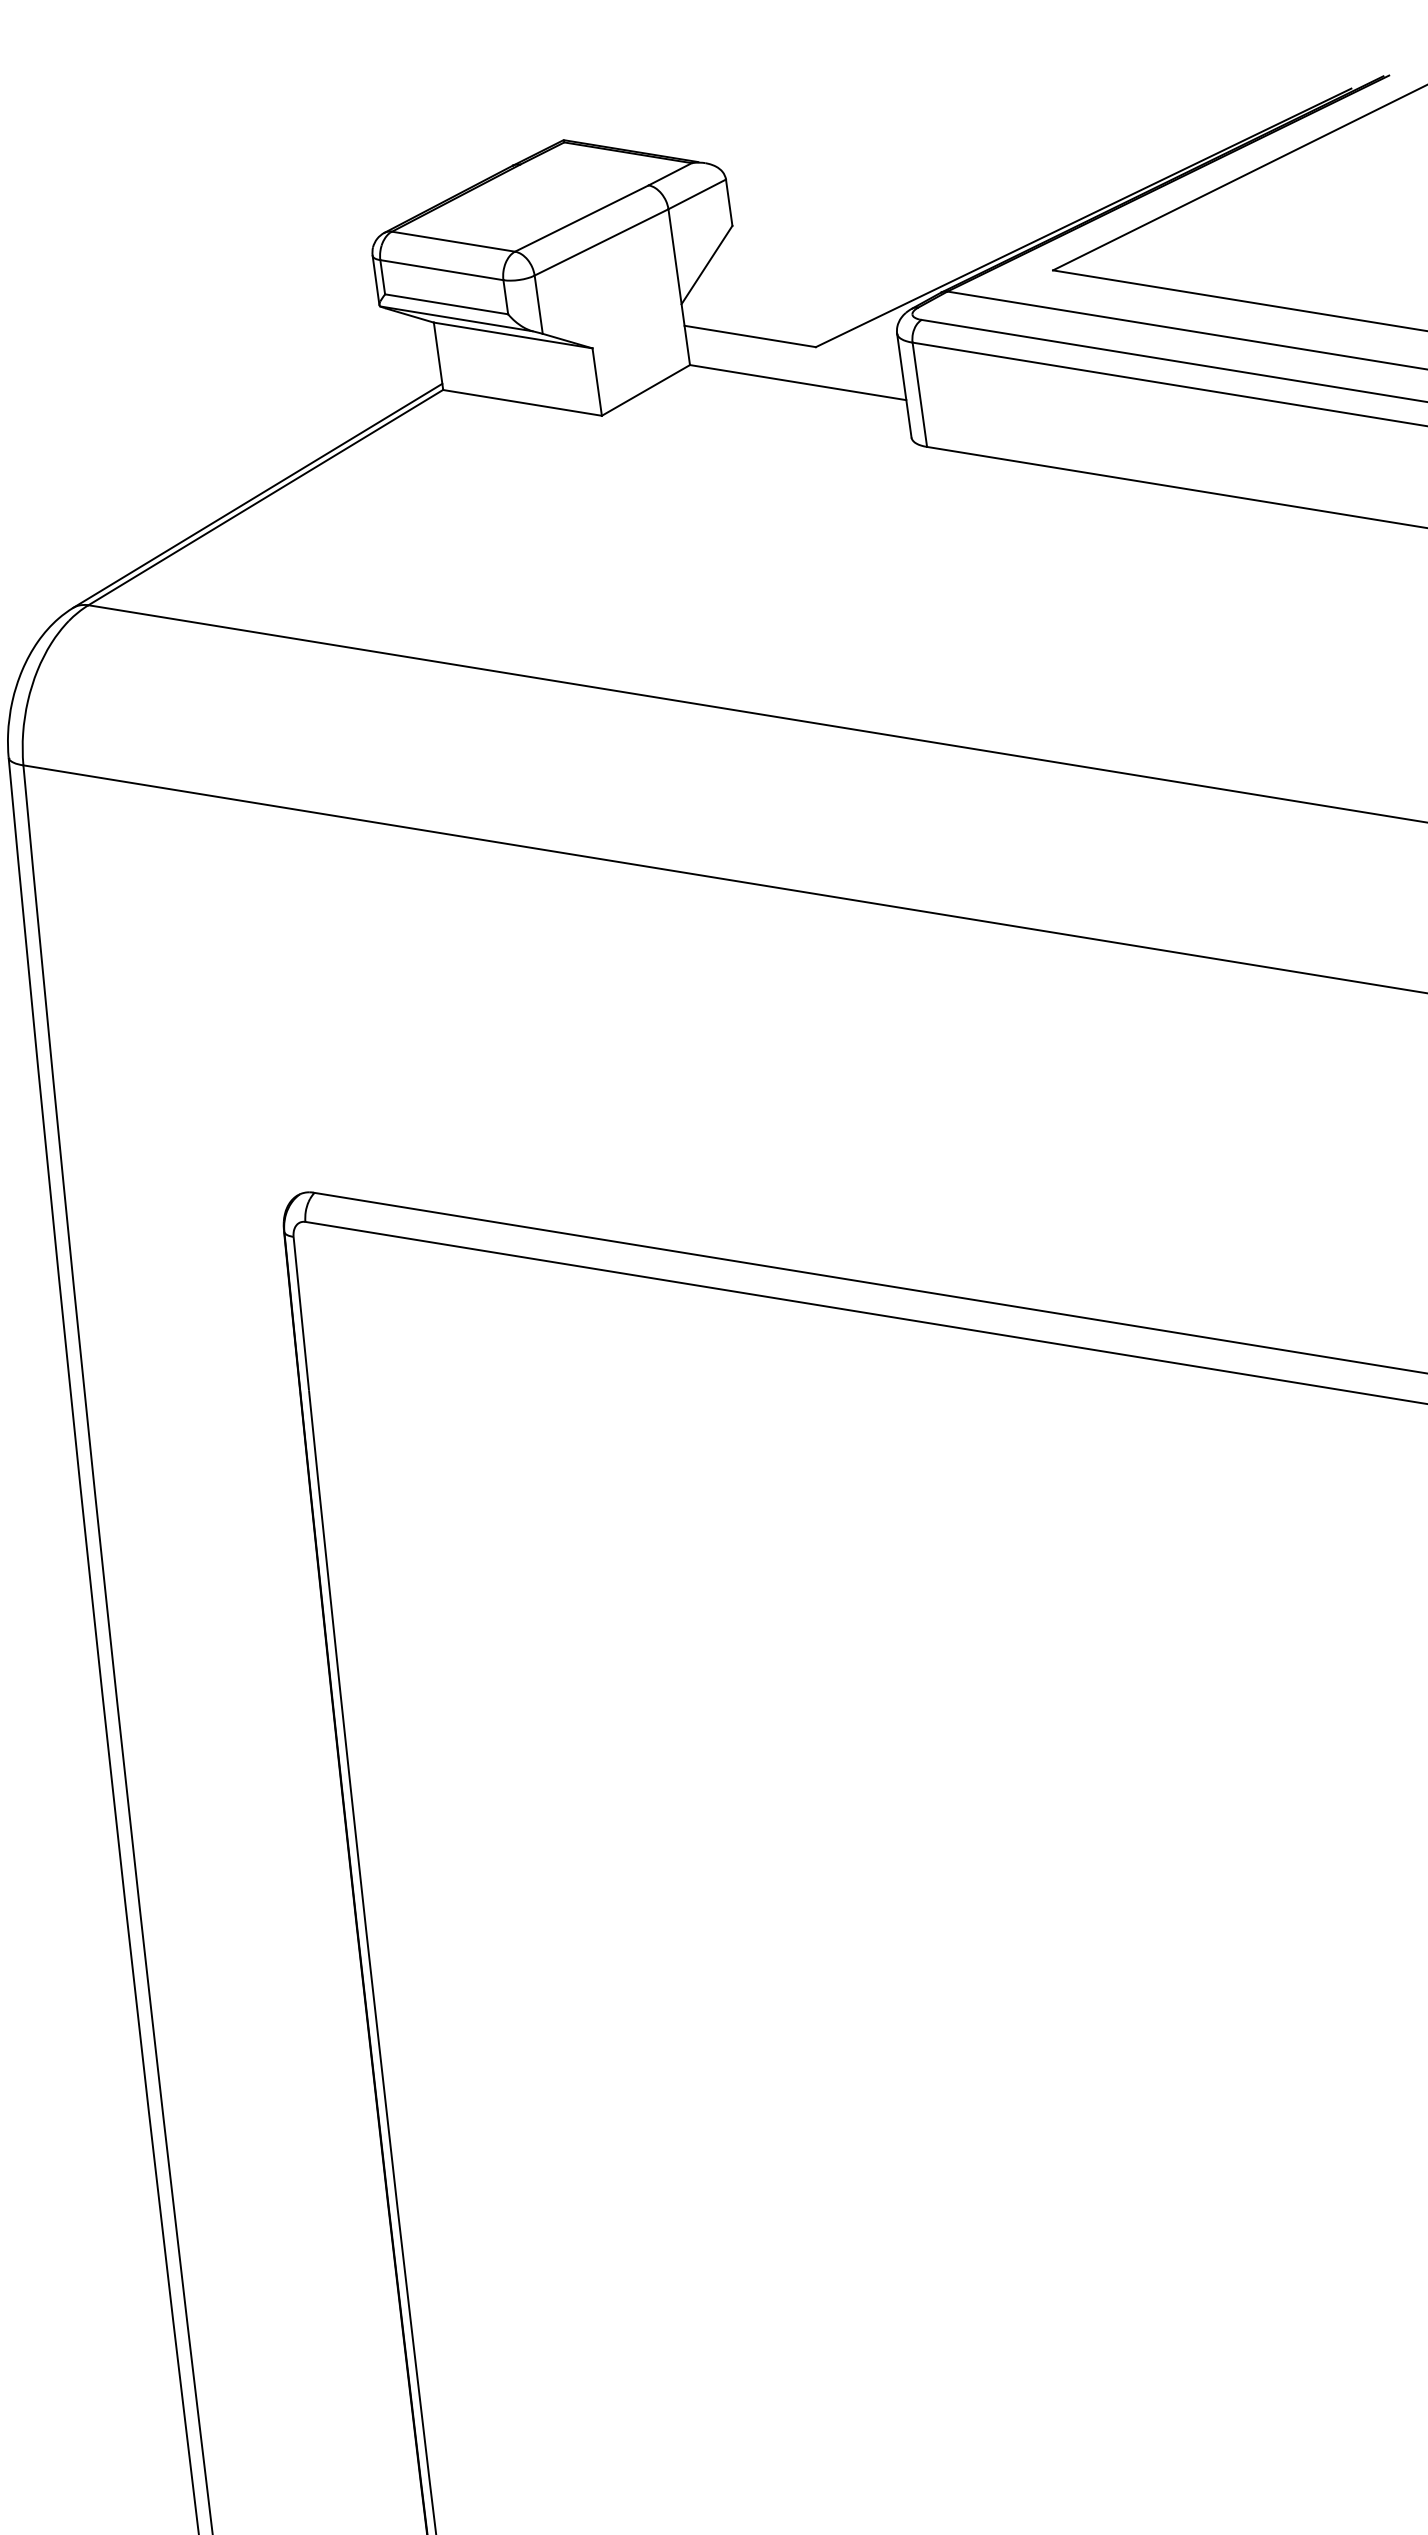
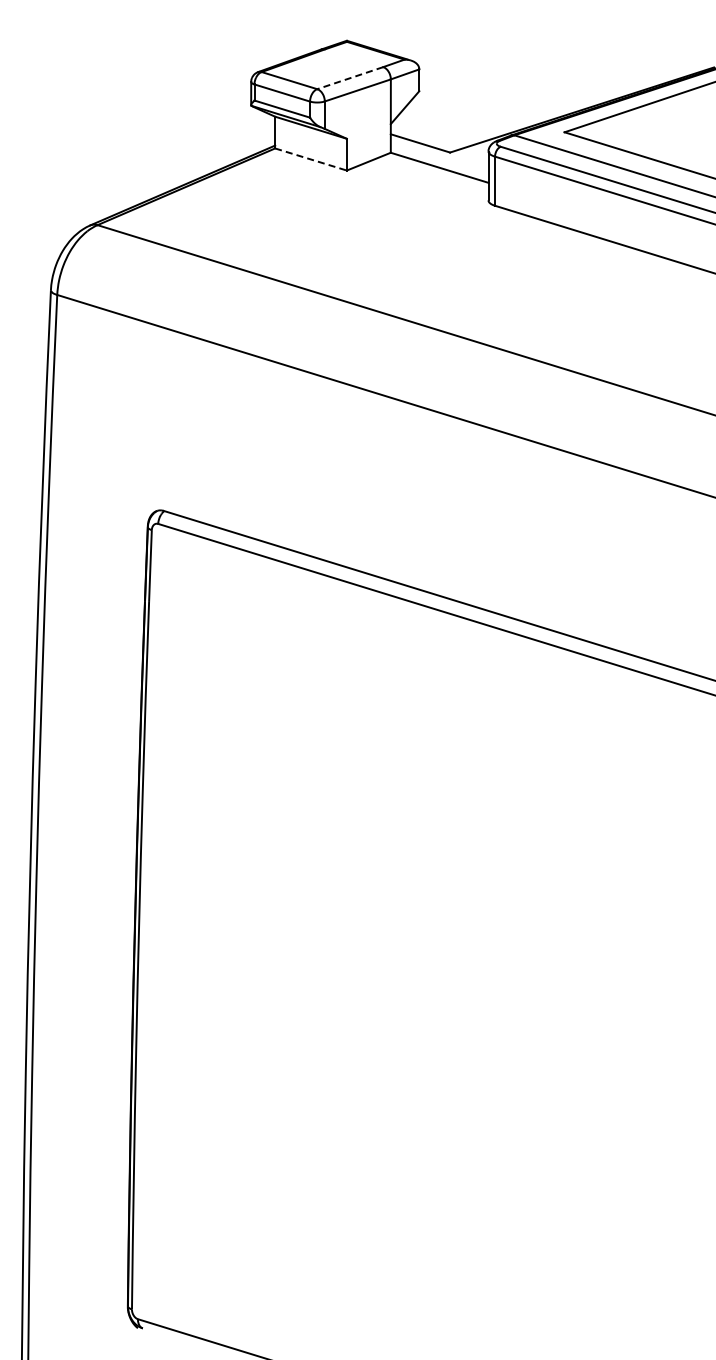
line: (582, 219) -> (350, 78), solid -> dashed
line: (523, 402) -> (311, 159), solid -> dashed

